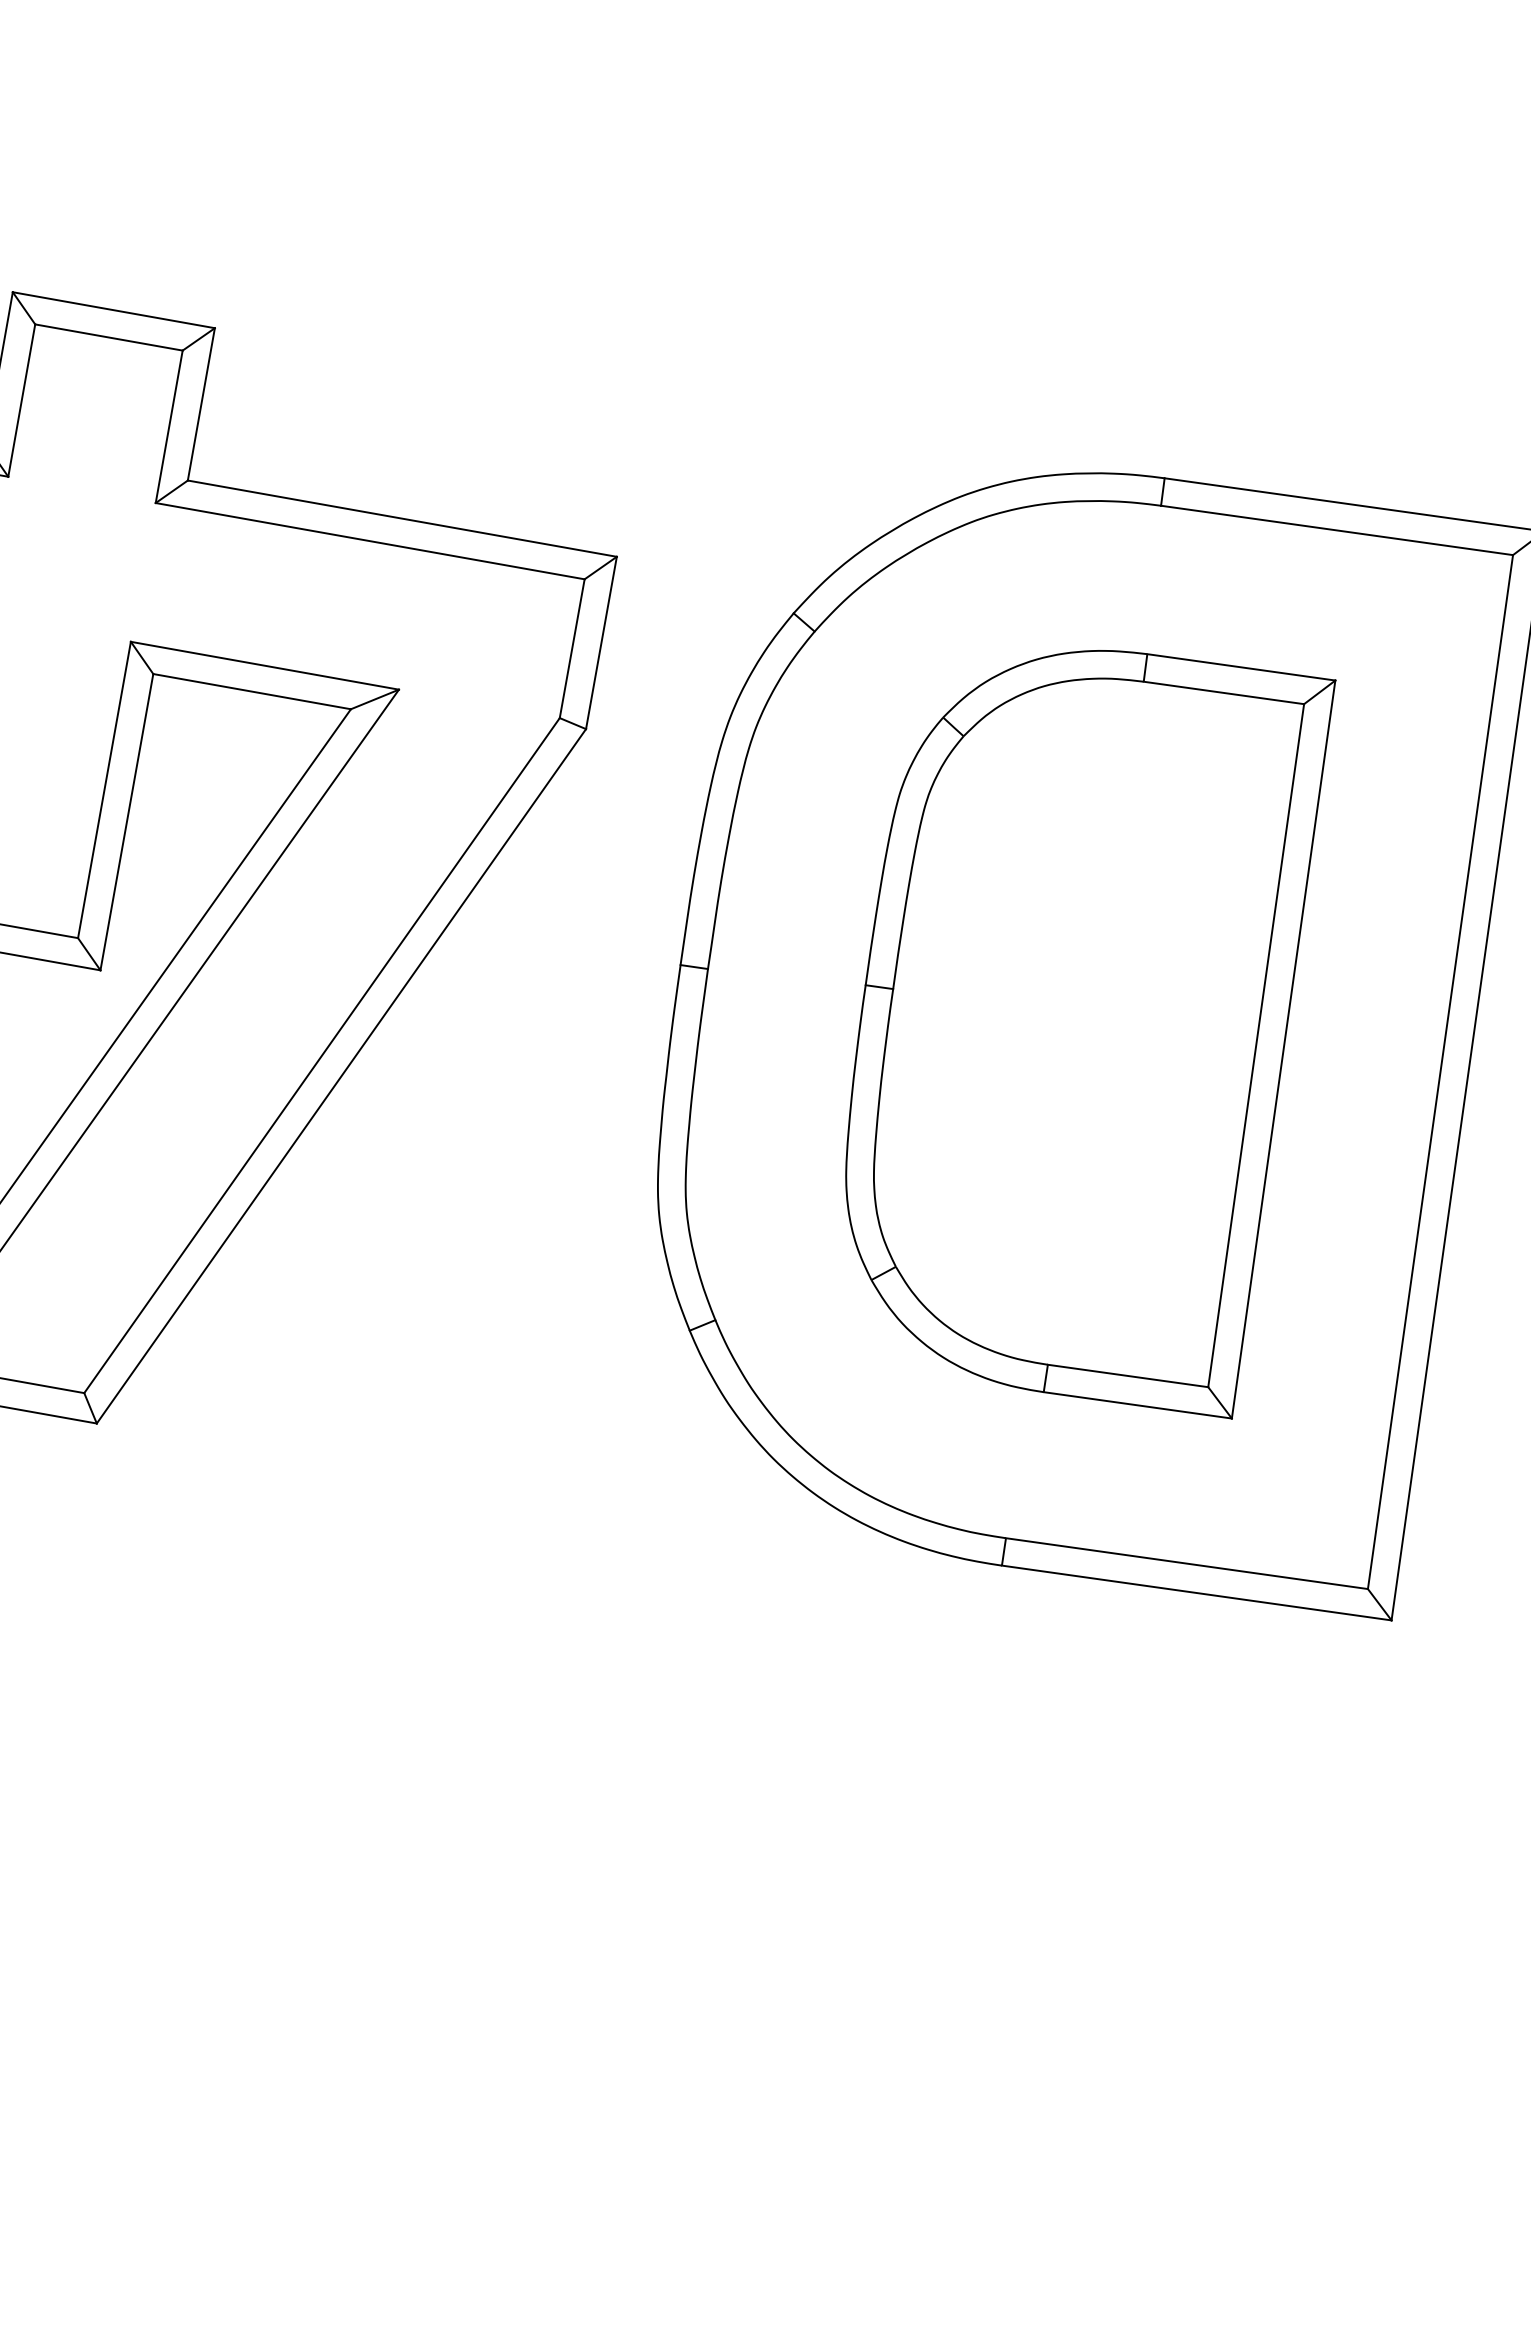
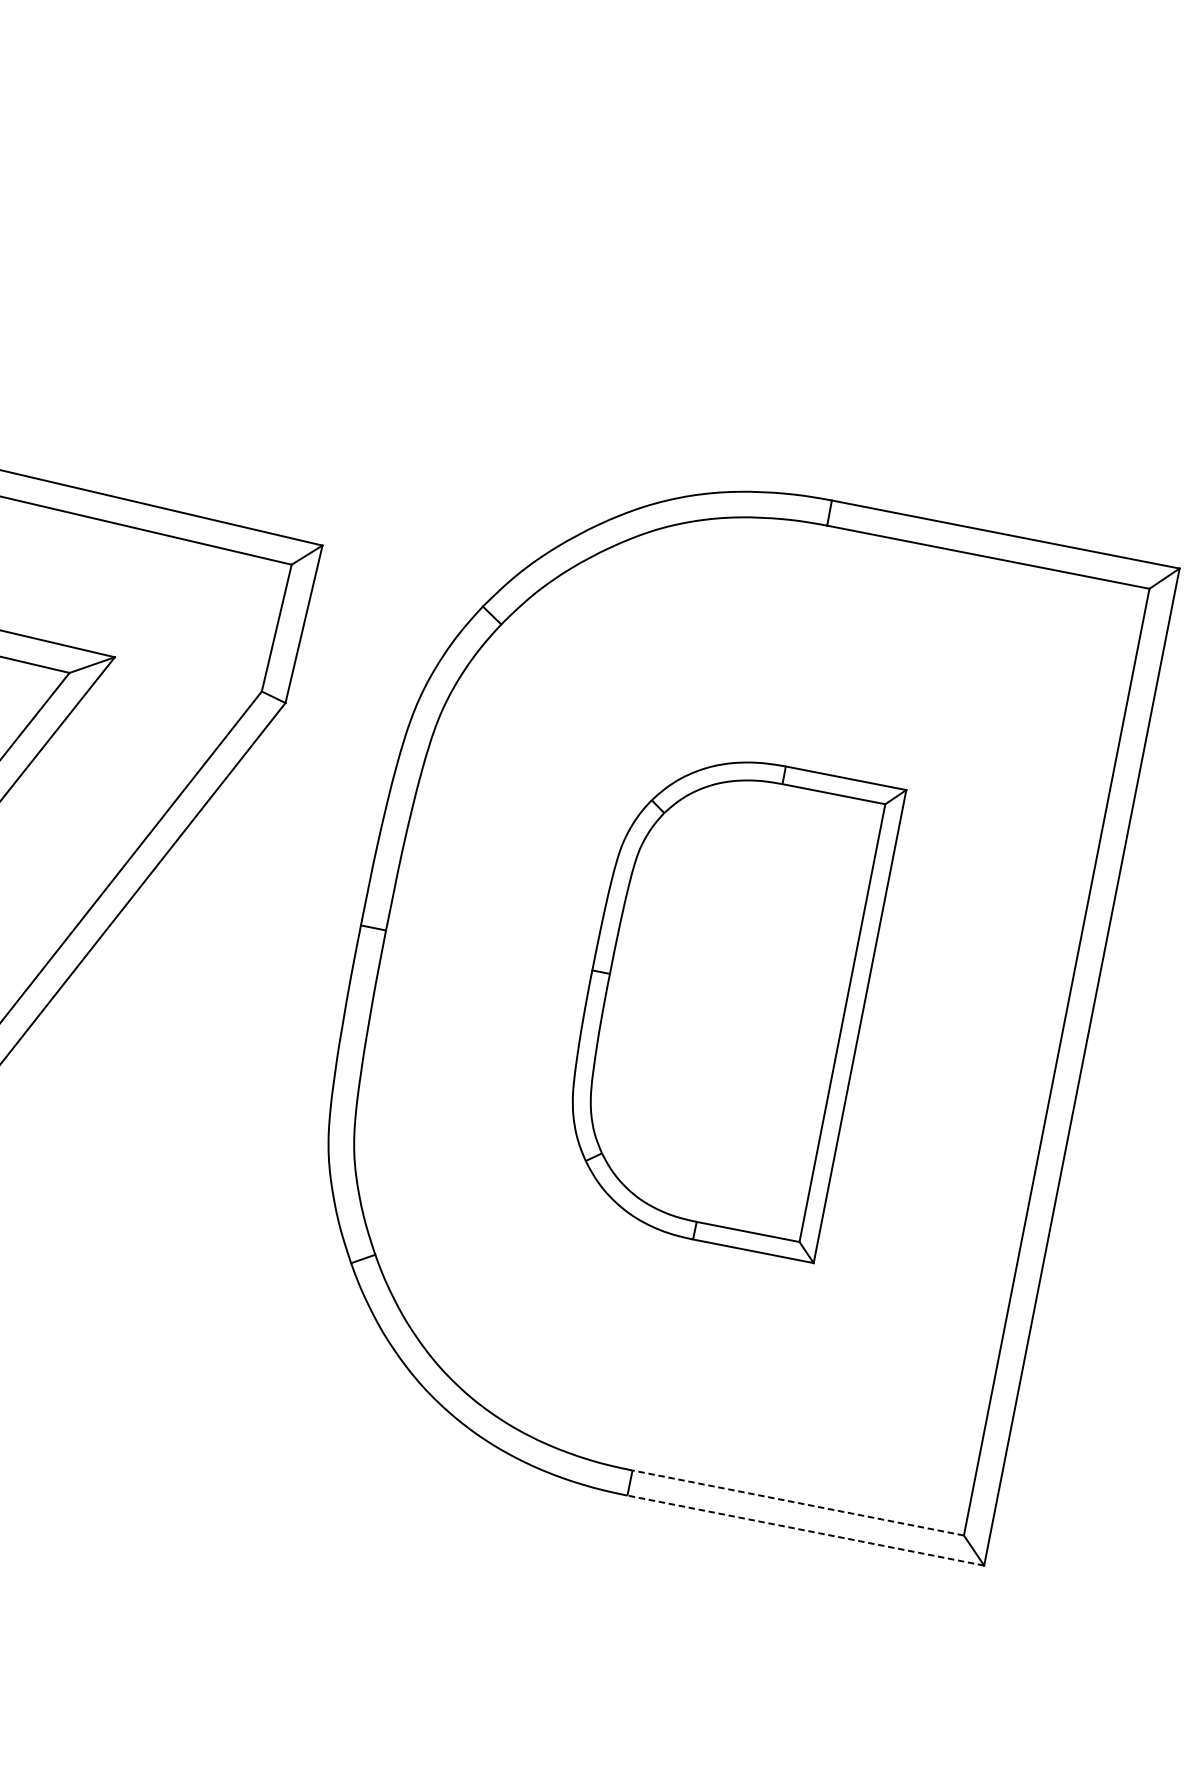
part: (1090, 1034) -> (735, 1009), size x0.7
line: (1186, 1563) -> (797, 1502), solid -> dashed
line: (1196, 1593) -> (805, 1531), solid -> dashed

